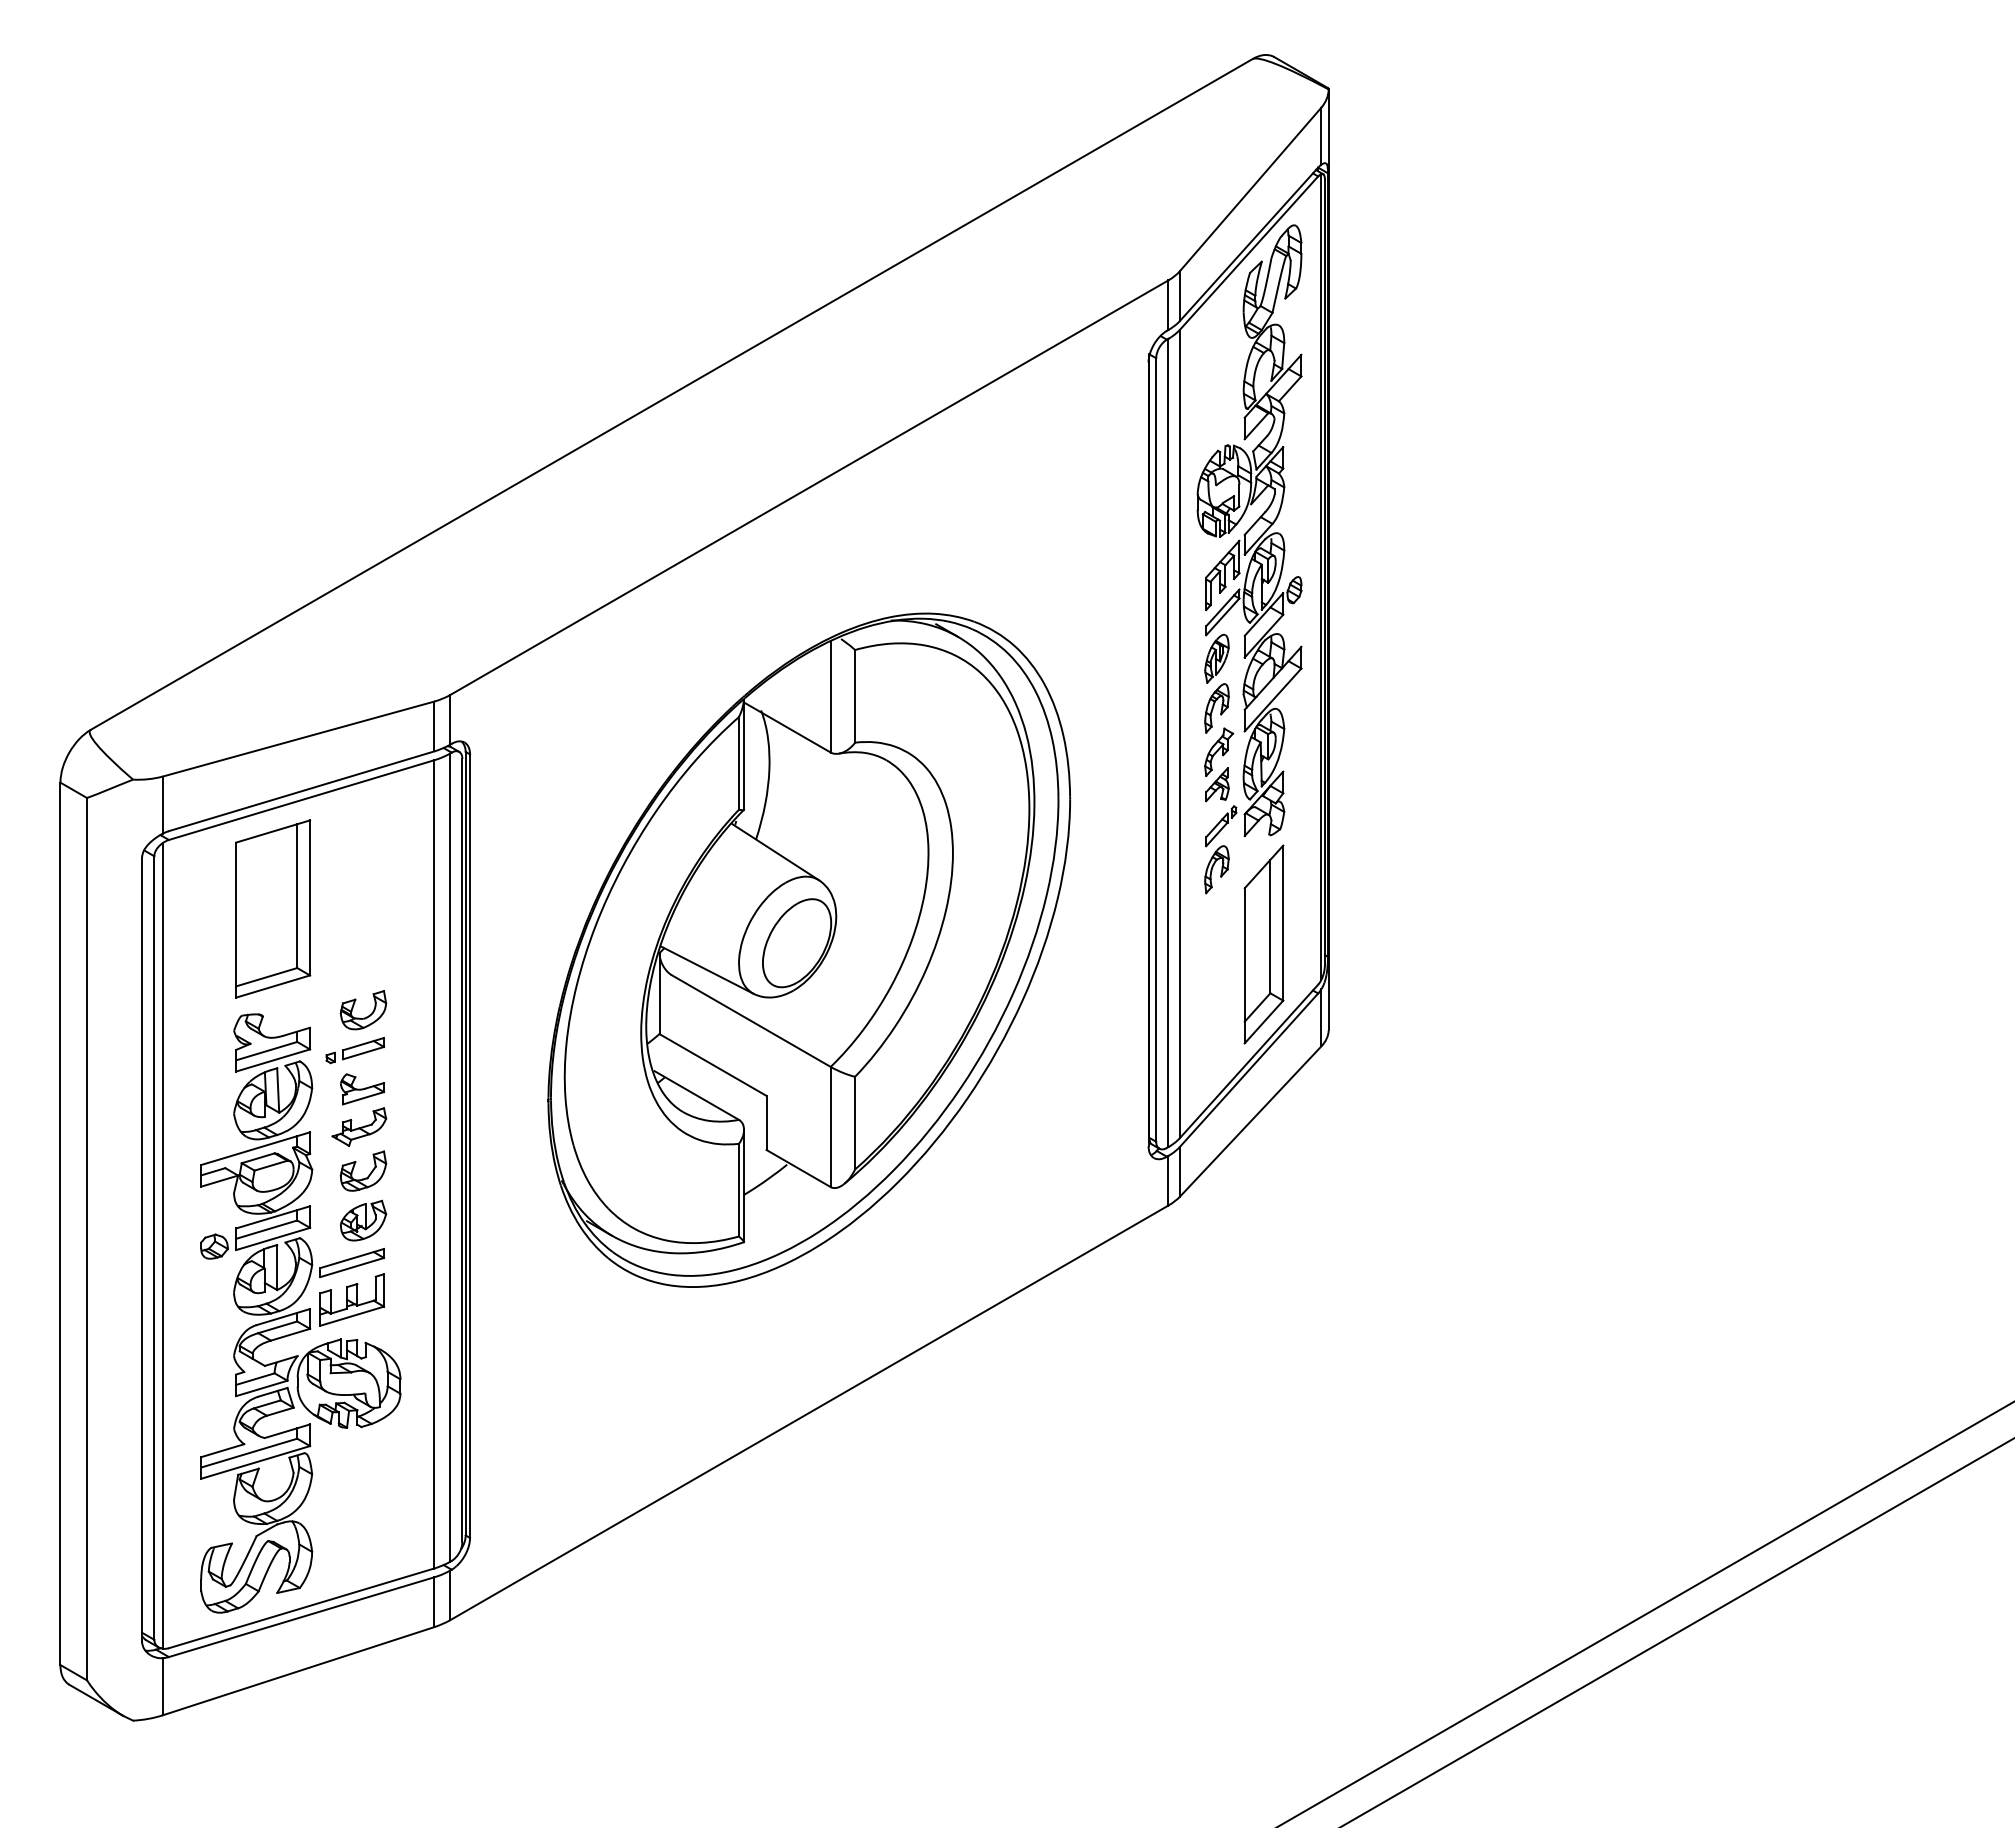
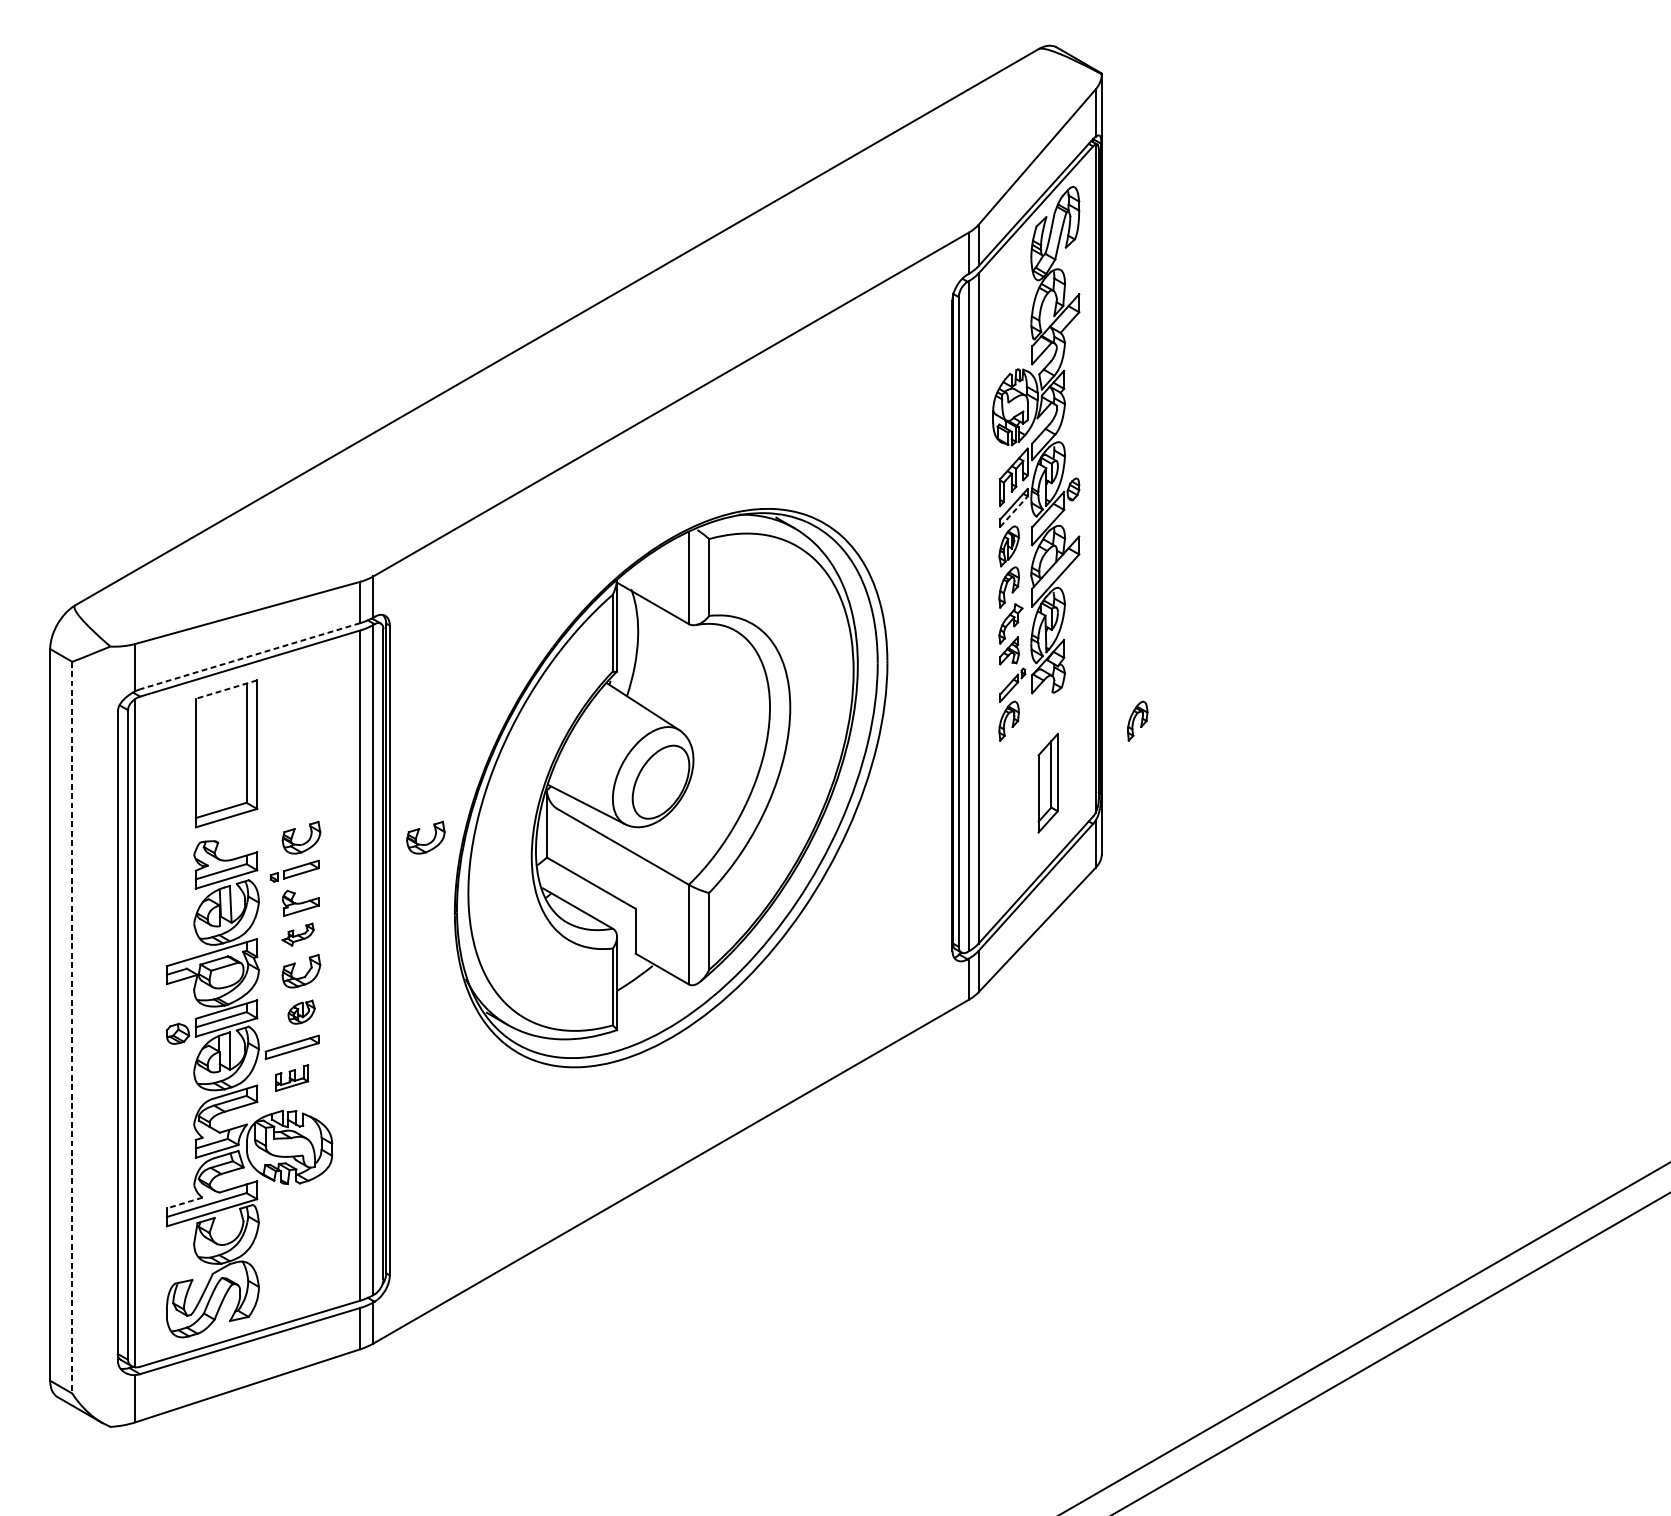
line: (1222, 616) -> (1013, 511), solid -> dashed
line: (301, 791) -> (250, 656), solid -> dashed
line: (273, 831) -> (226, 689), solid -> dashed
part: (1371, 869) -> (1137, 721), added
part: (1263, 944) -> (1047, 783), size x0.6
part: (516, 1016) -> (428, 842), added
part: (359, 1126) -> (298, 934), size x0.7
part: (363, 1220) -> (301, 1012), size x0.7
line: (87, 1239) -> (72, 1027), solid -> dashed
part: (352, 1299) -> (292, 1077), size x0.6
line: (222, 1450) -> (184, 1202), solid -> dashed

